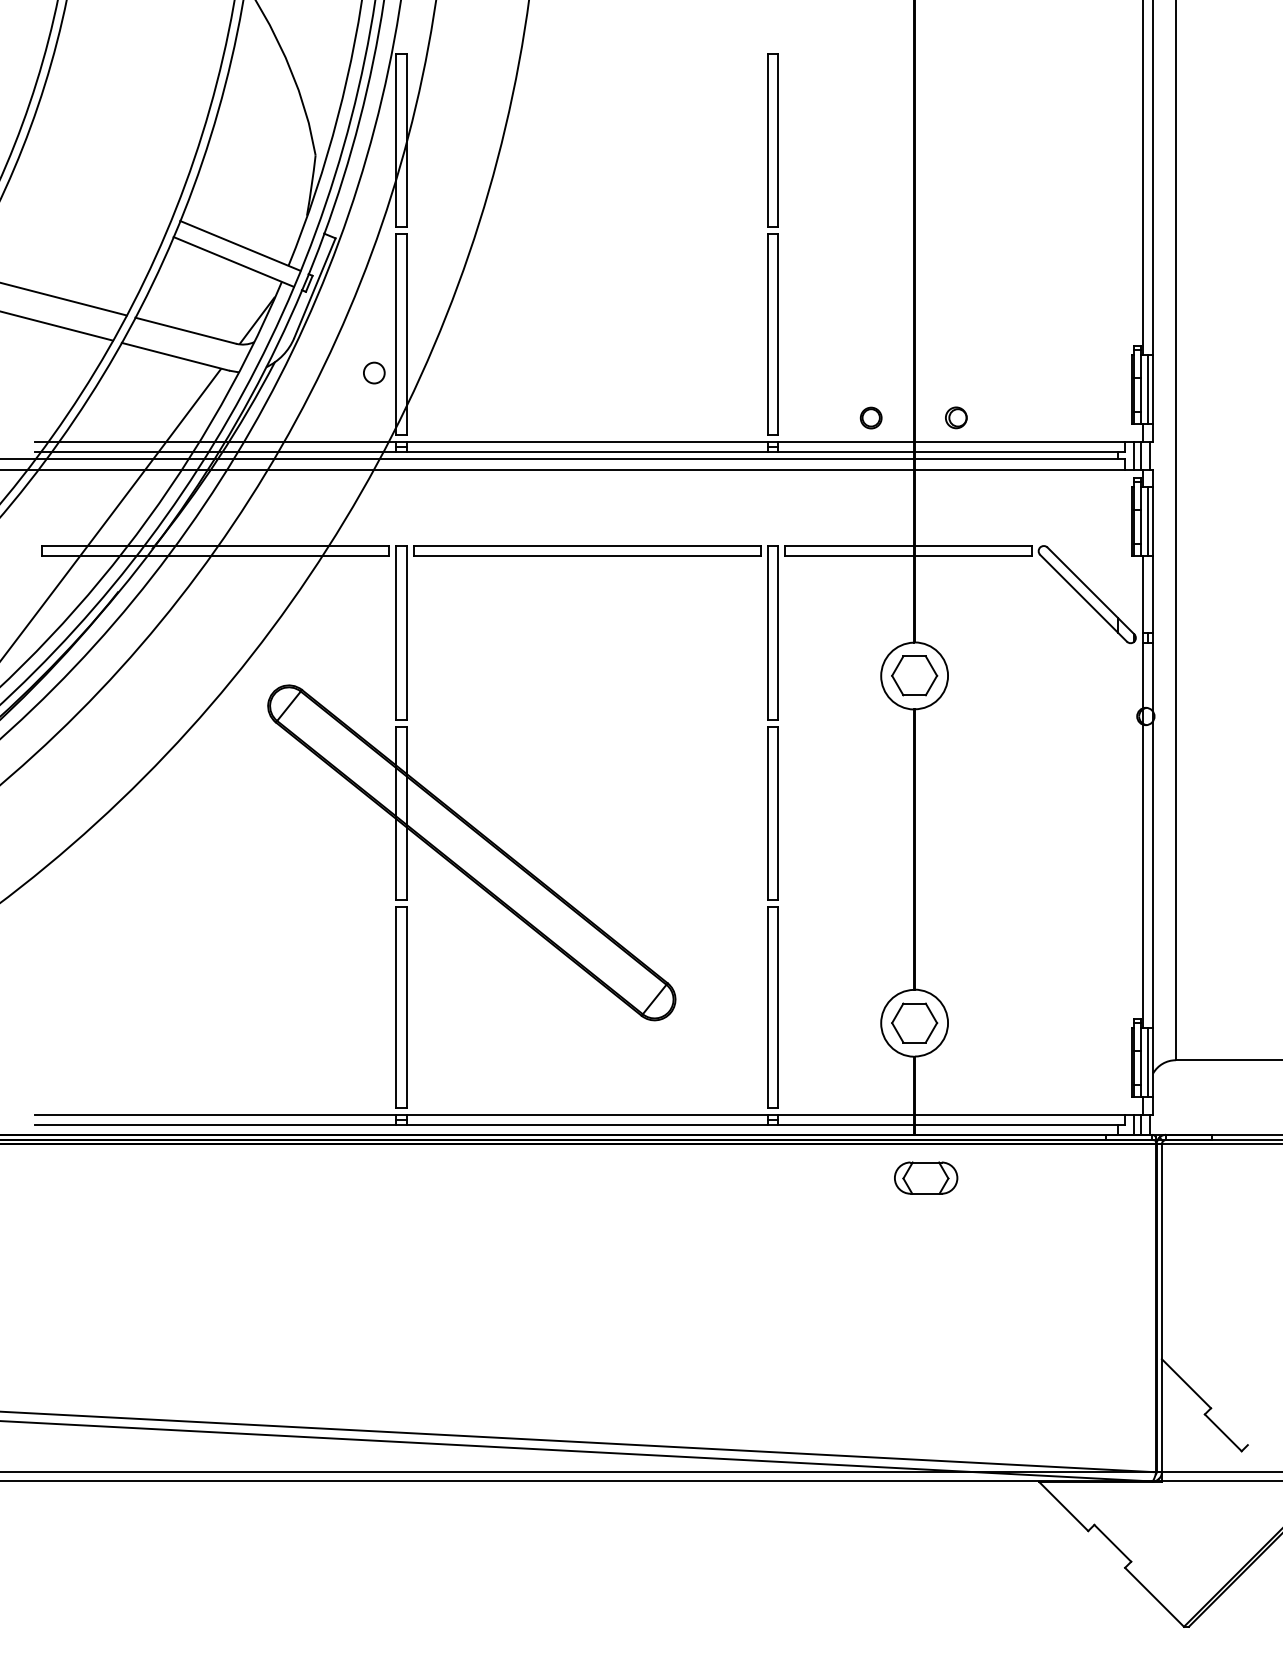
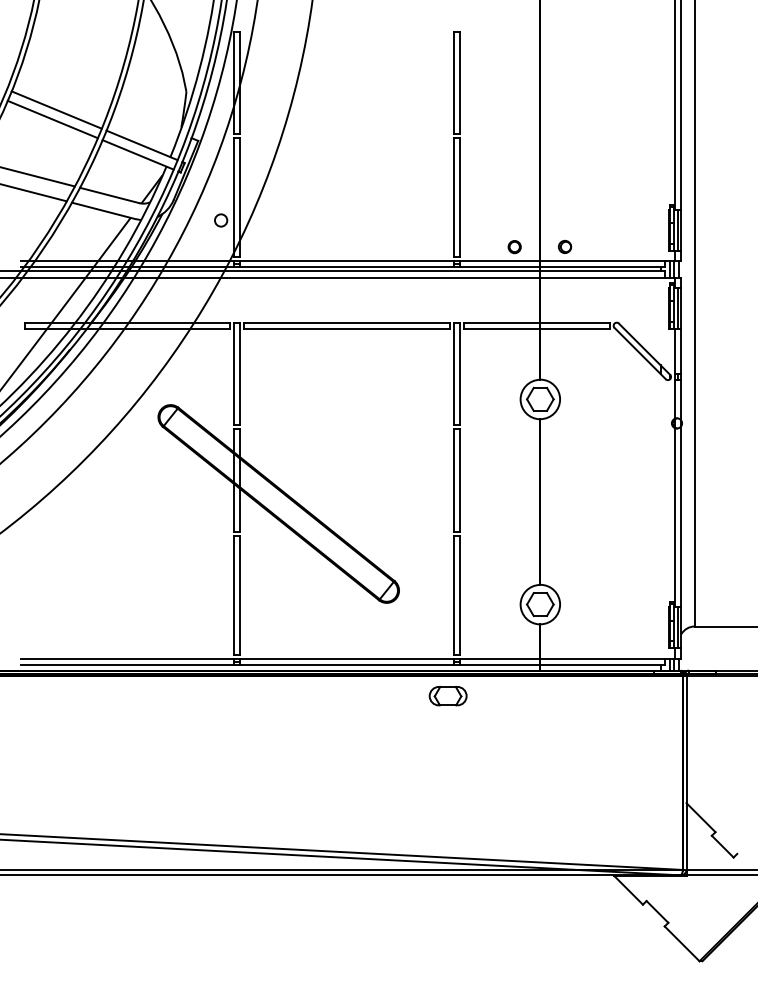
line: (95, 185) -> (56, 109), added
line: (88, 202) -> (52, 119), added
part: (924, 1178) -> (447, 696), moved

